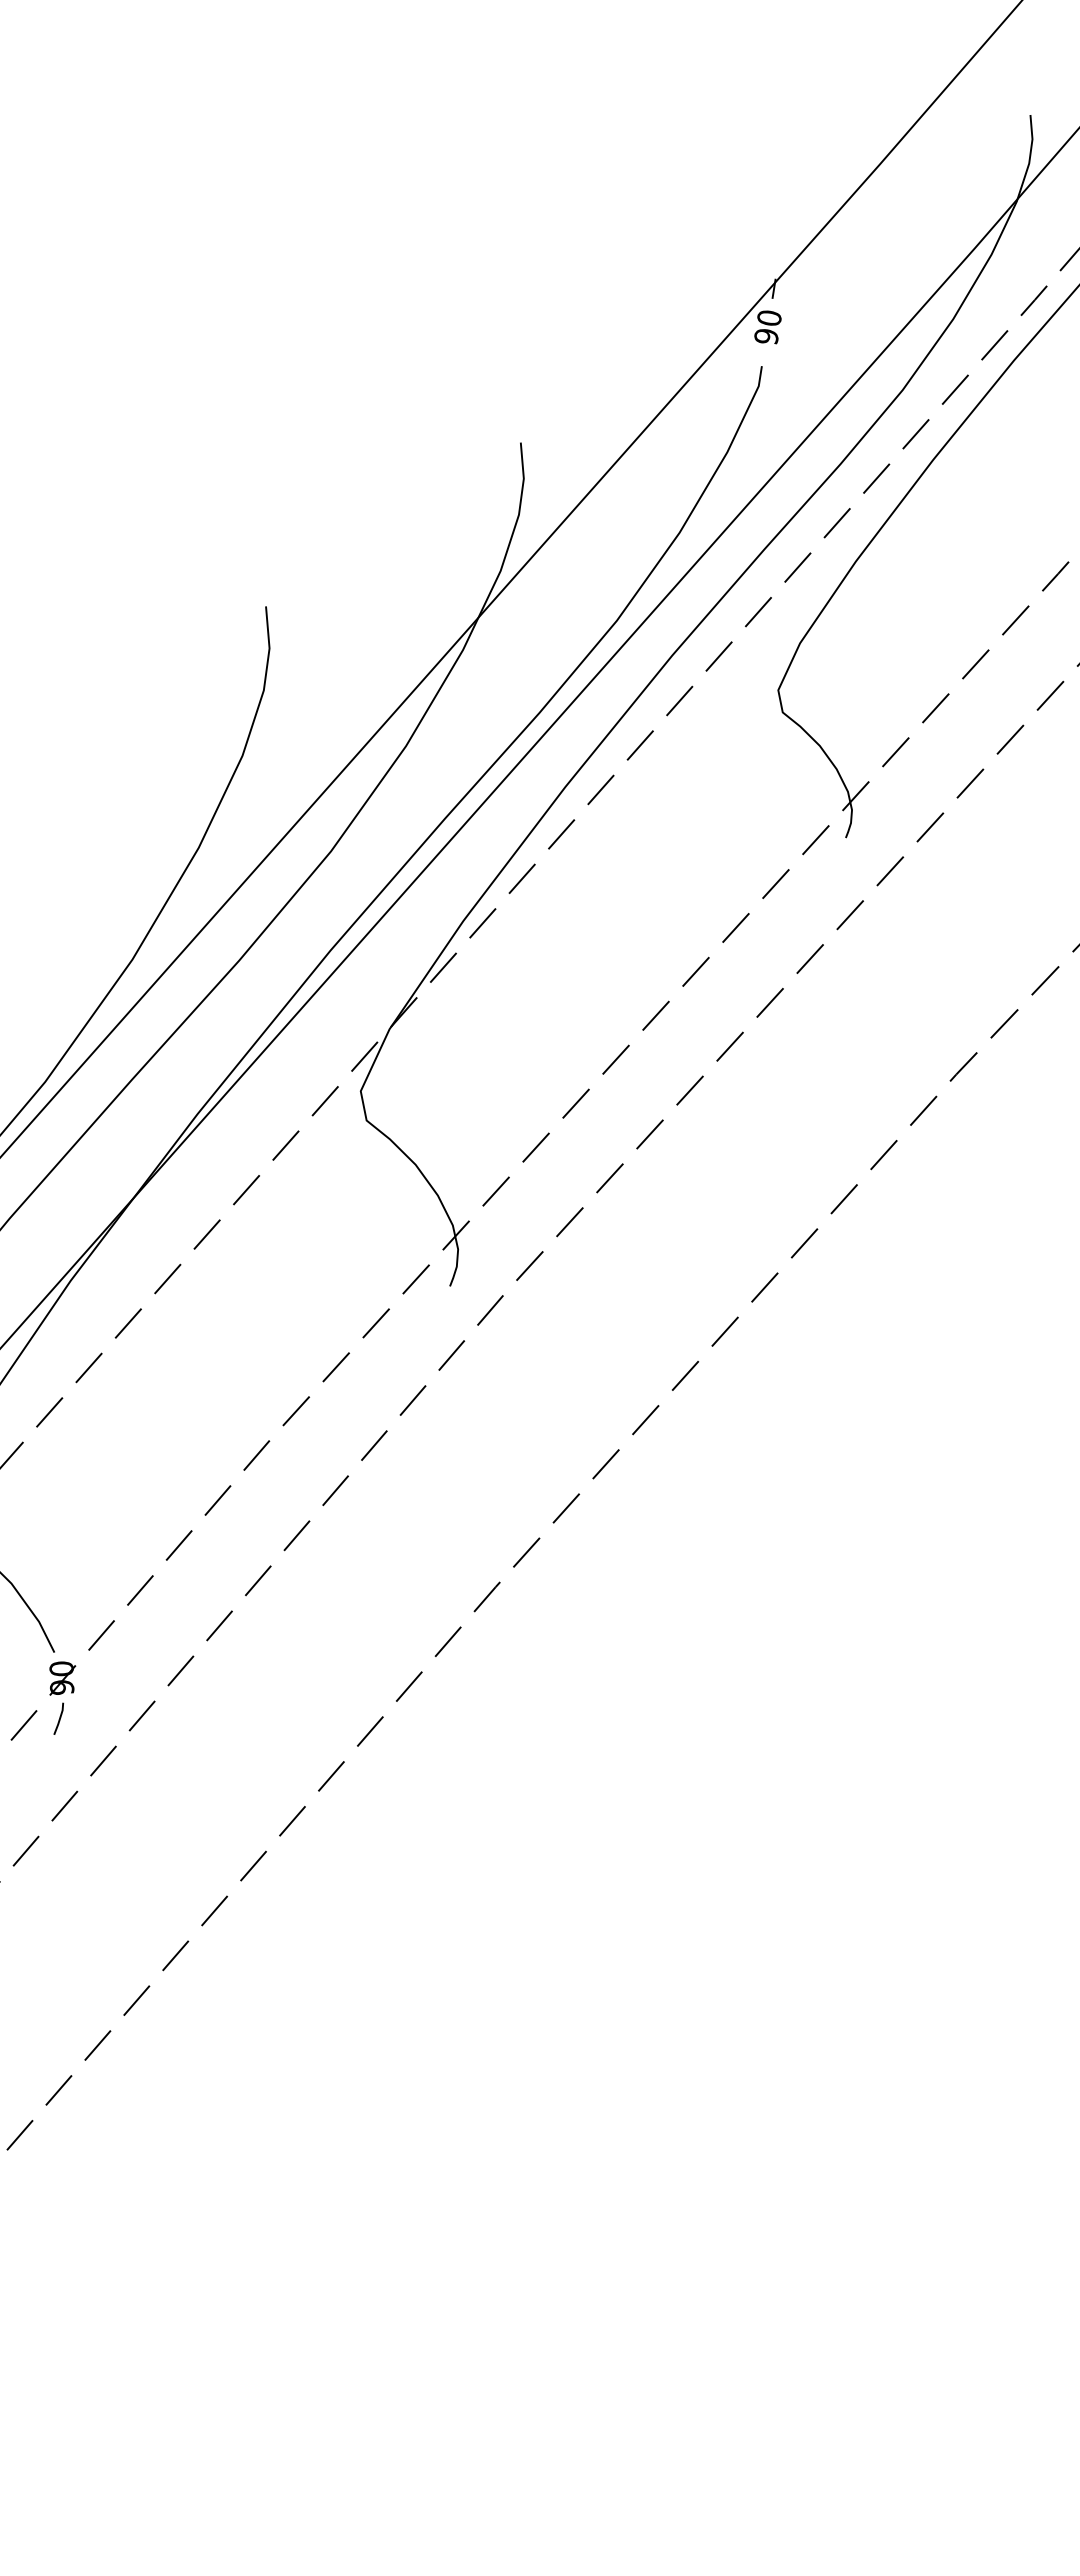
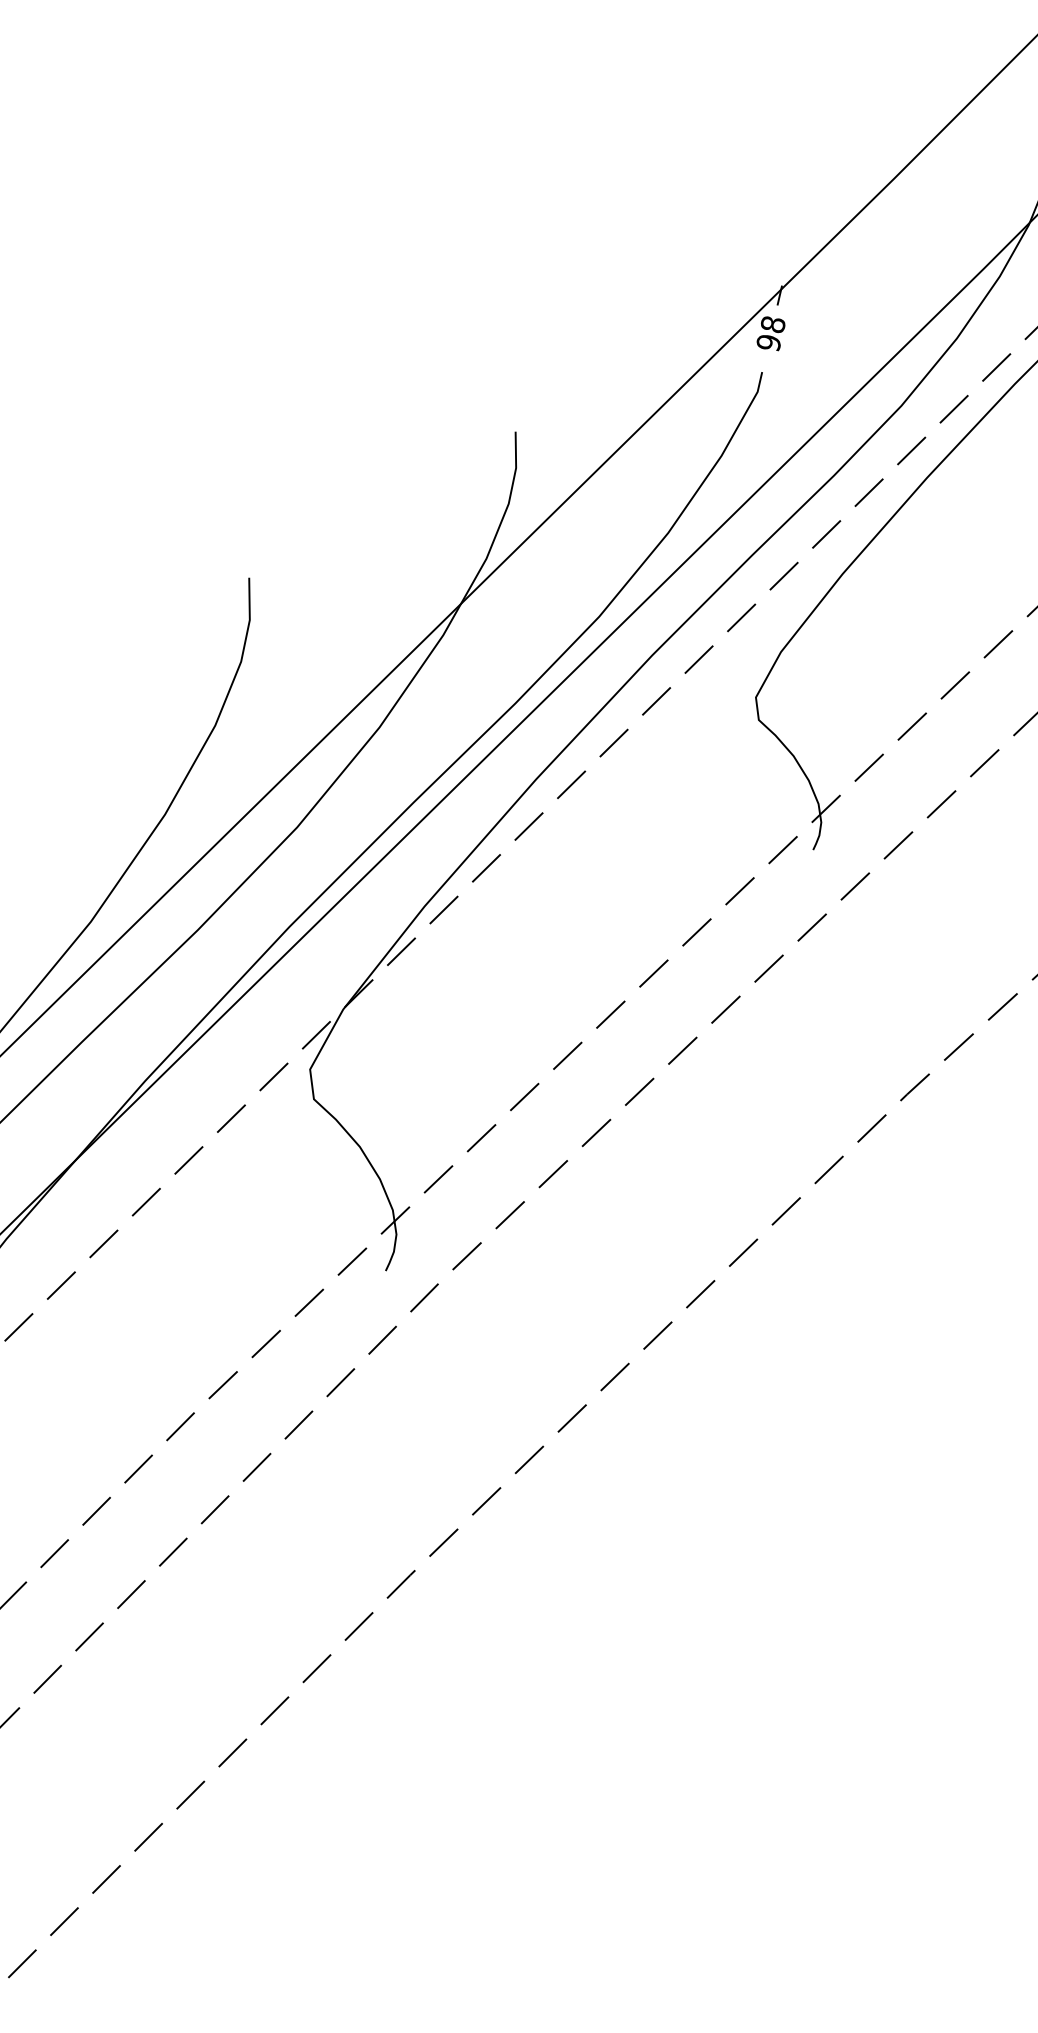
text: (769, 318) -> (773, 324), 90 -> 98

